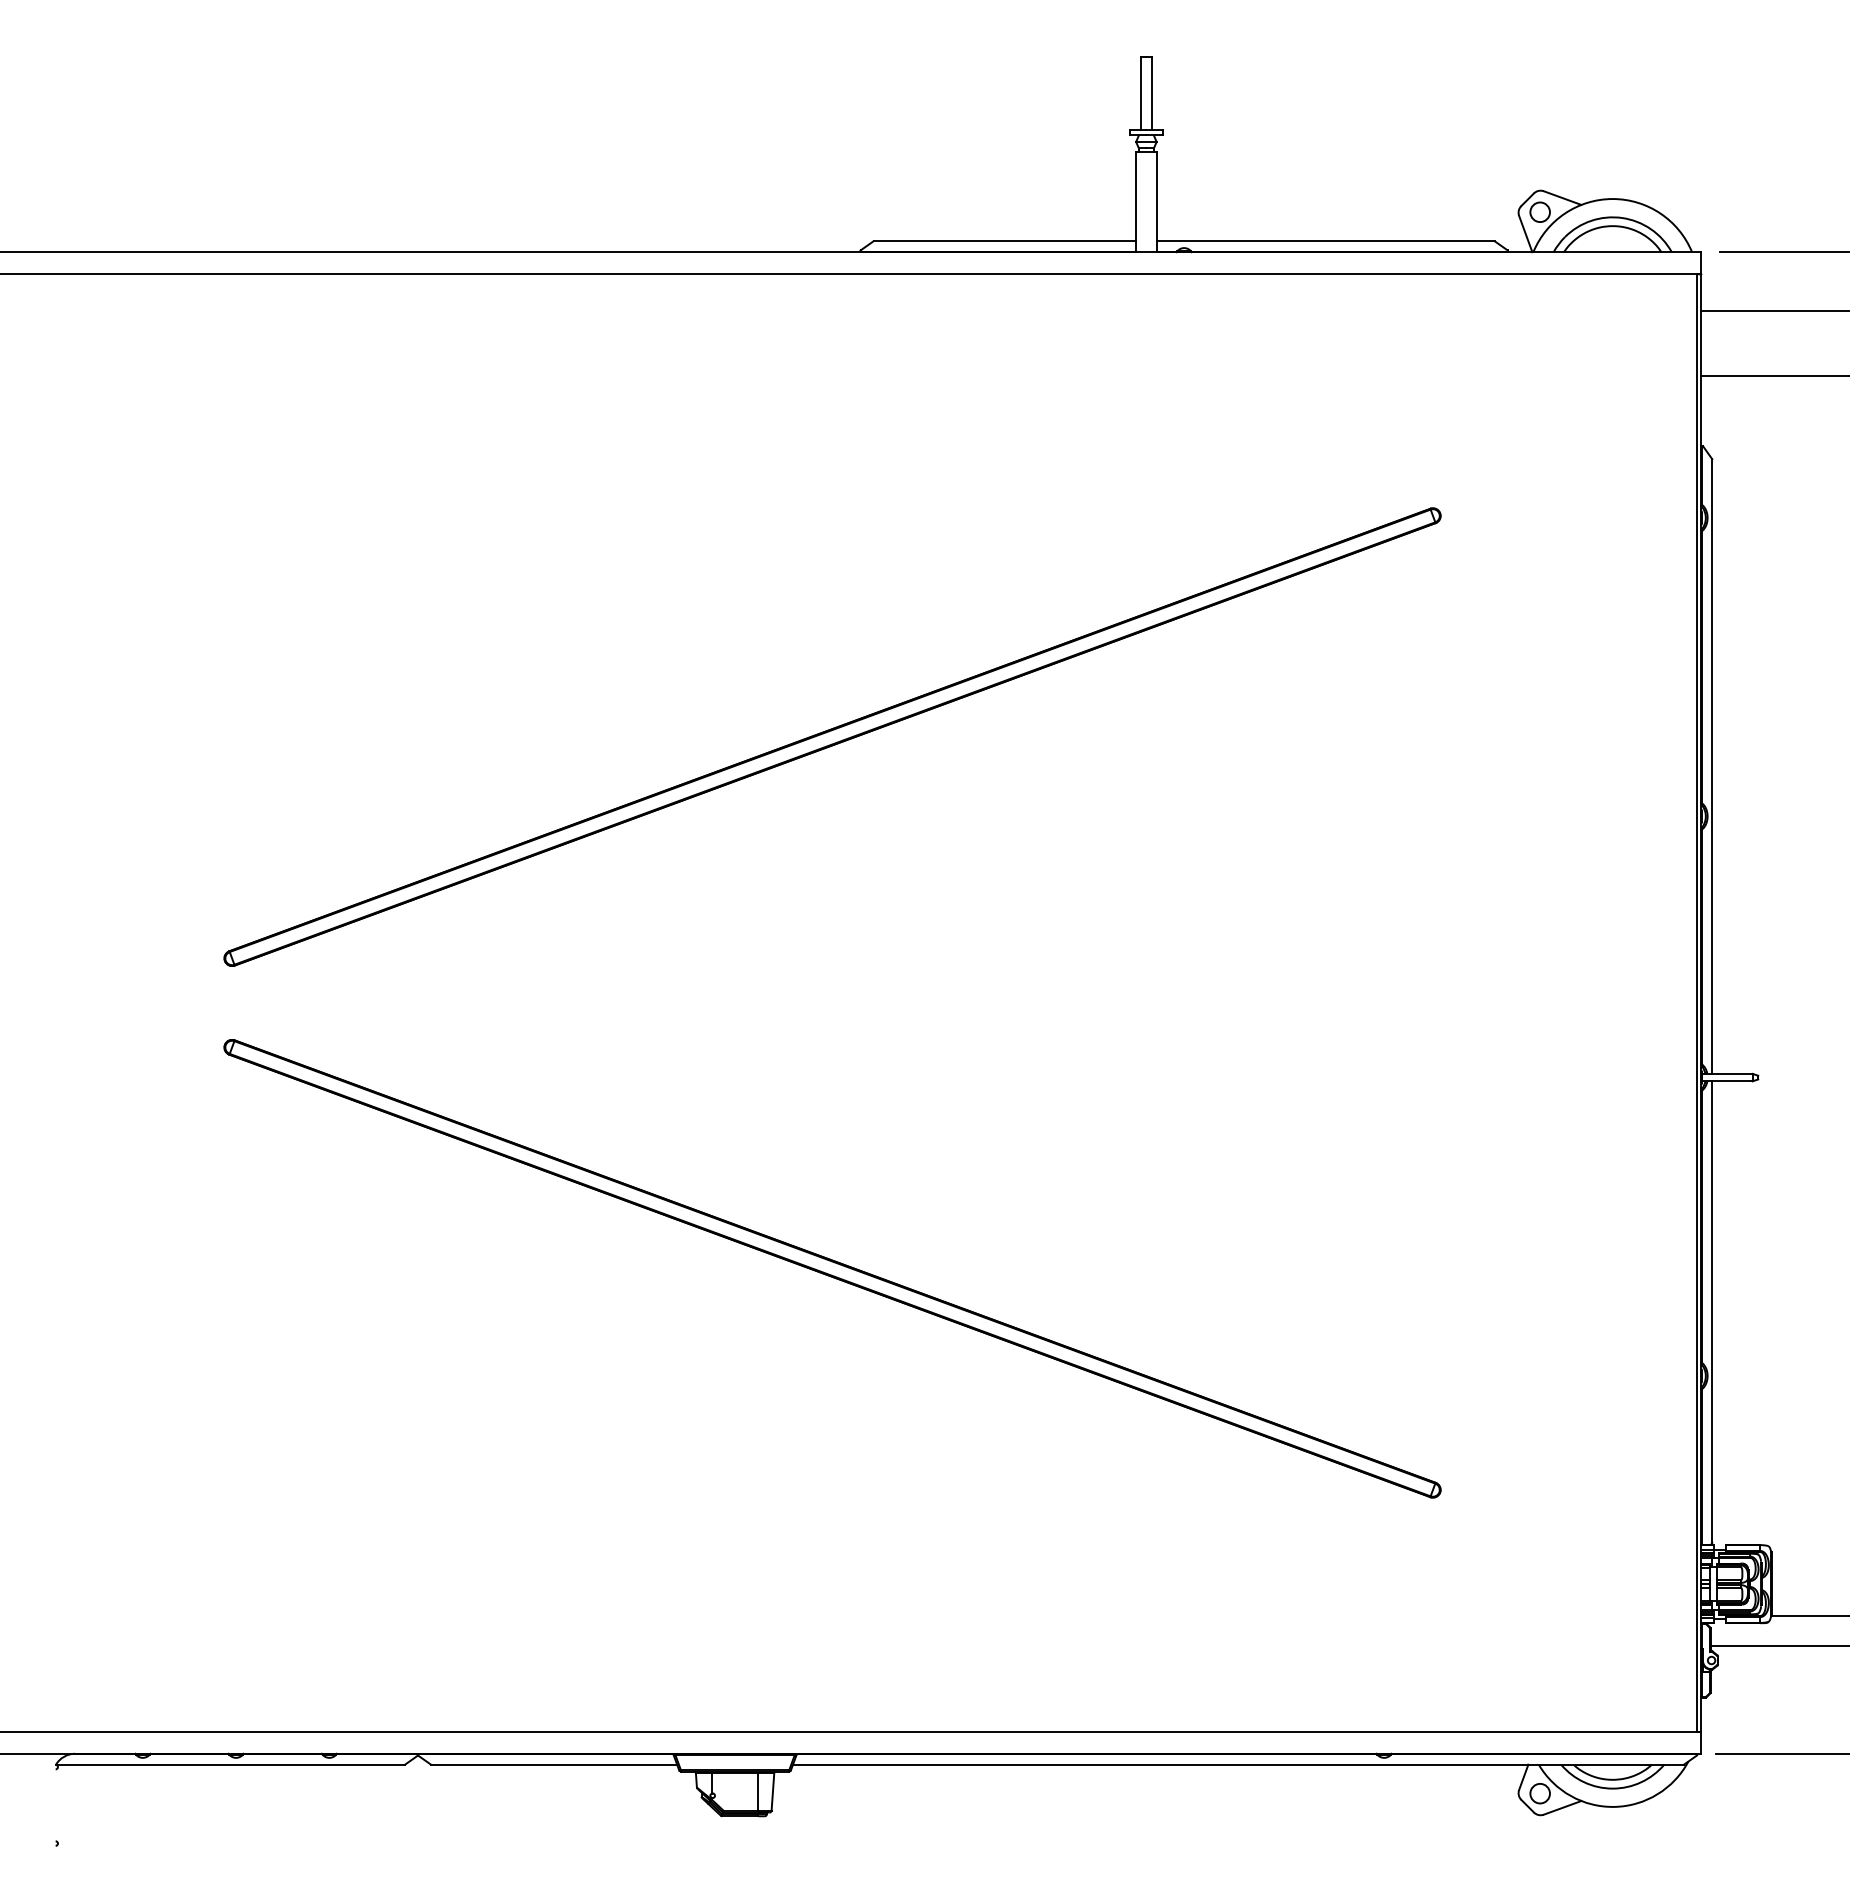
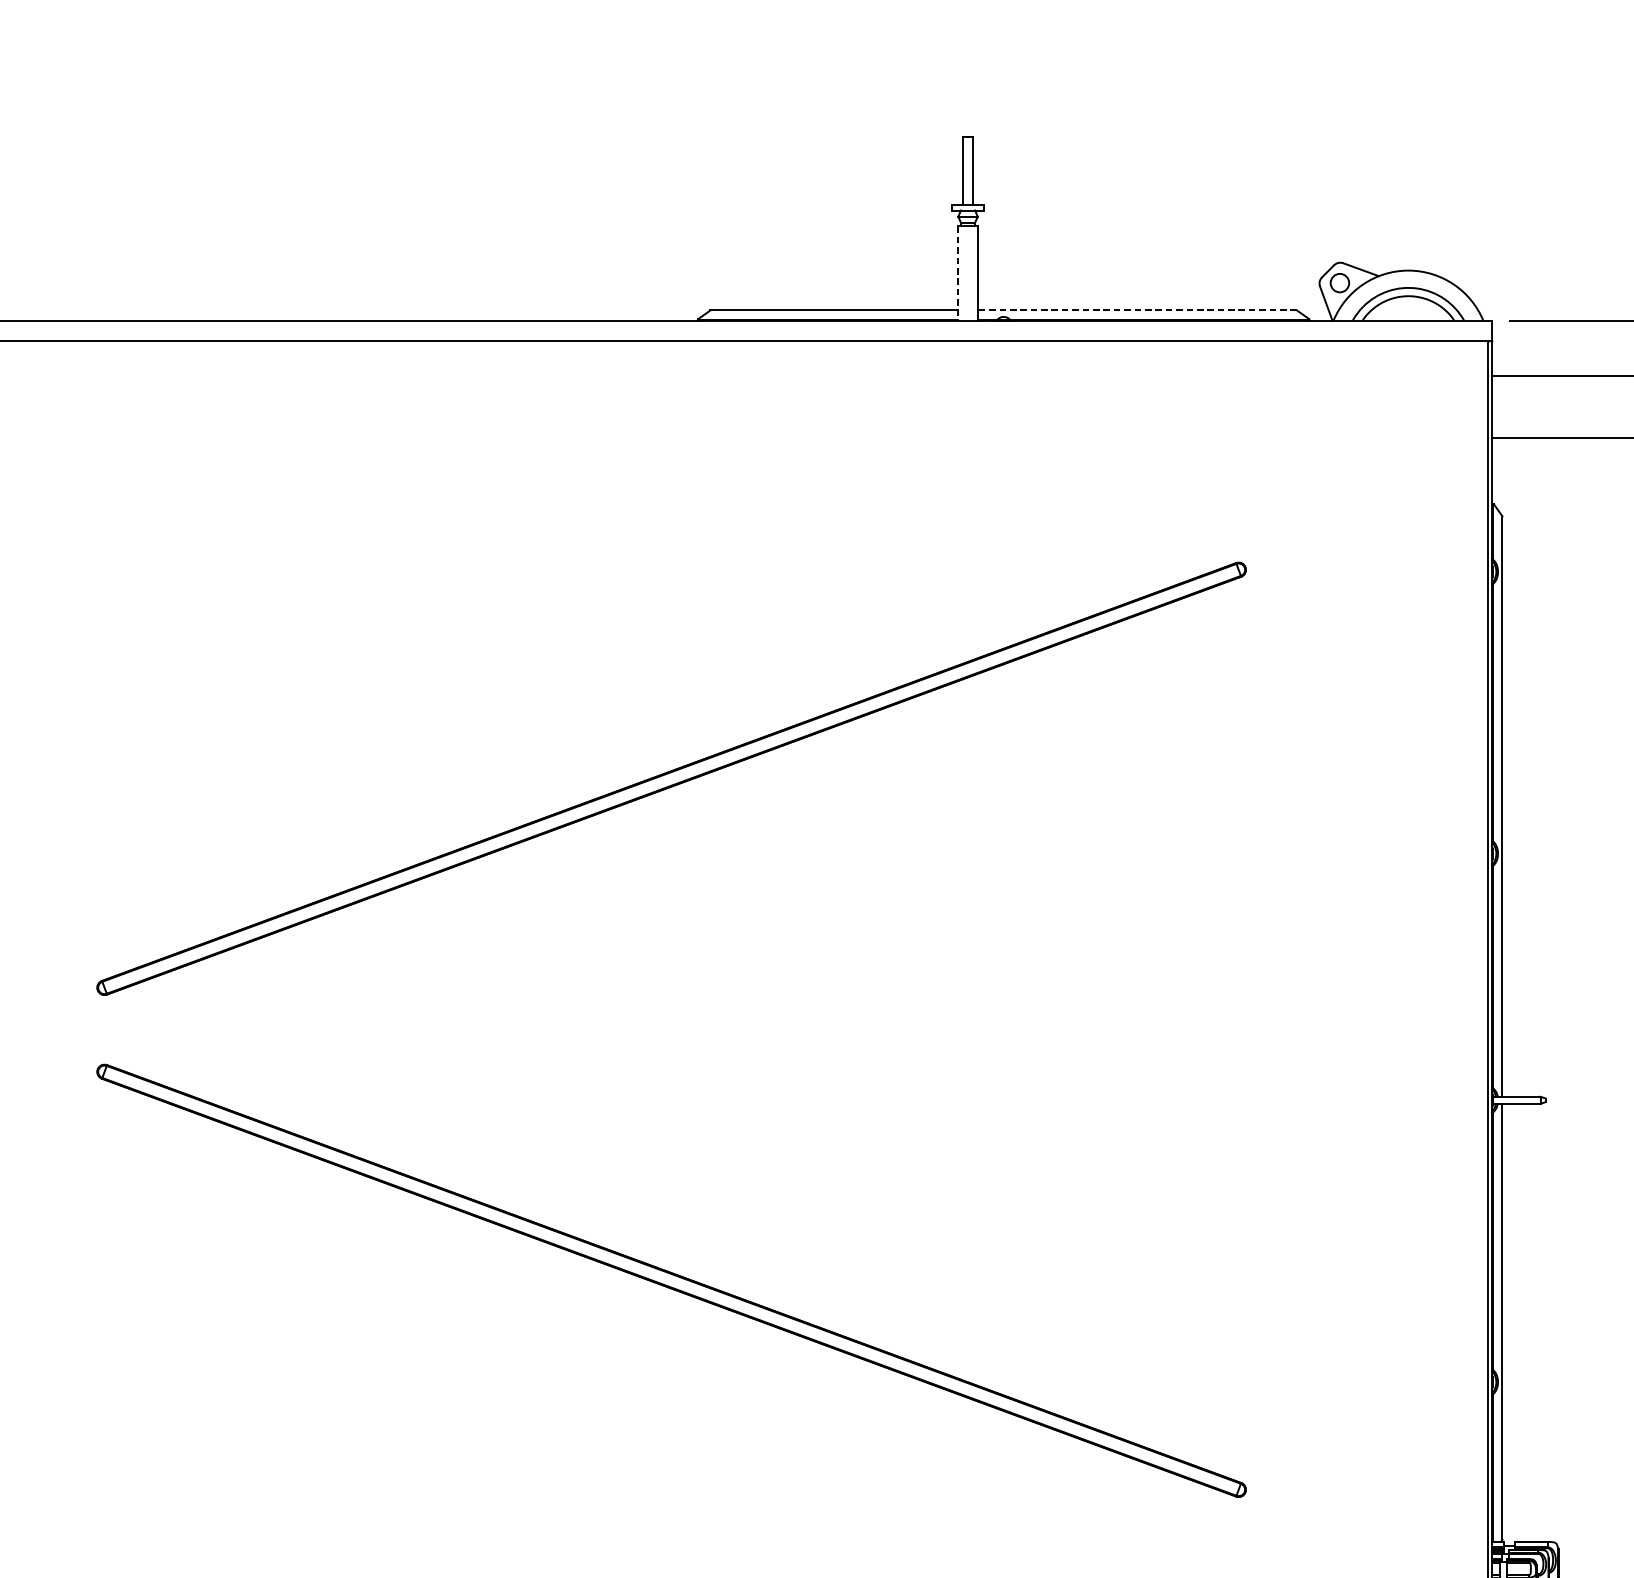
line: (1136, 202) -> (958, 273), solid -> dashed
line: (1325, 241) -> (1137, 310), solid -> dashed

